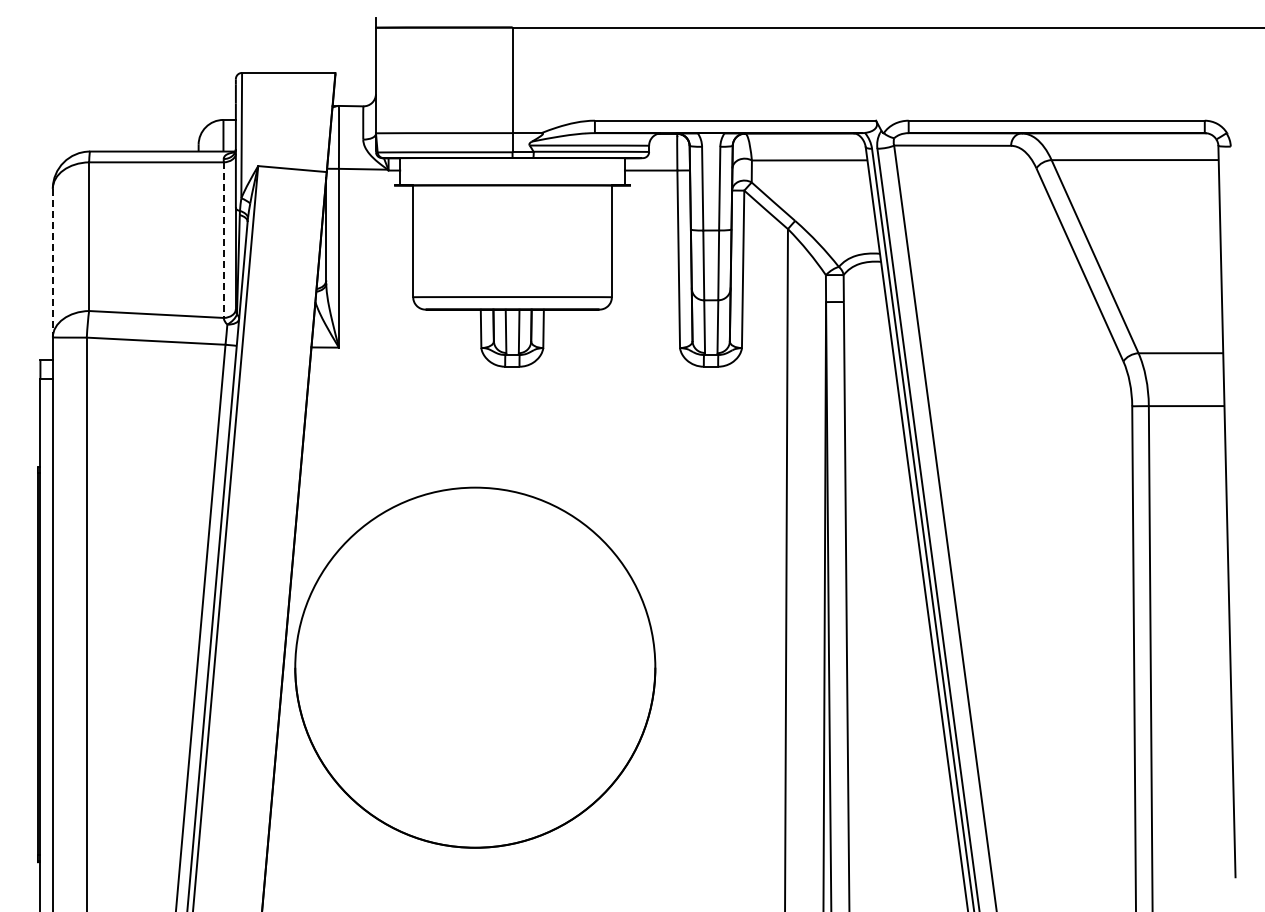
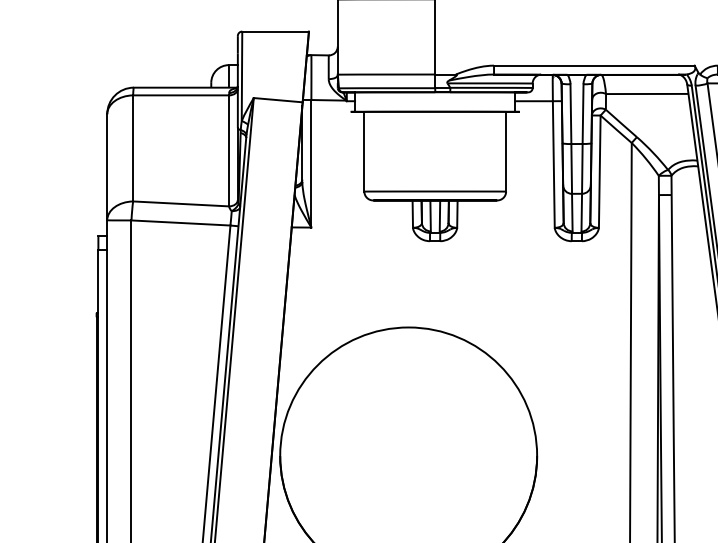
line: (223, 240) -> (229, 151), dashed -> solid
line: (52, 263) -> (107, 167), dashed -> solid

